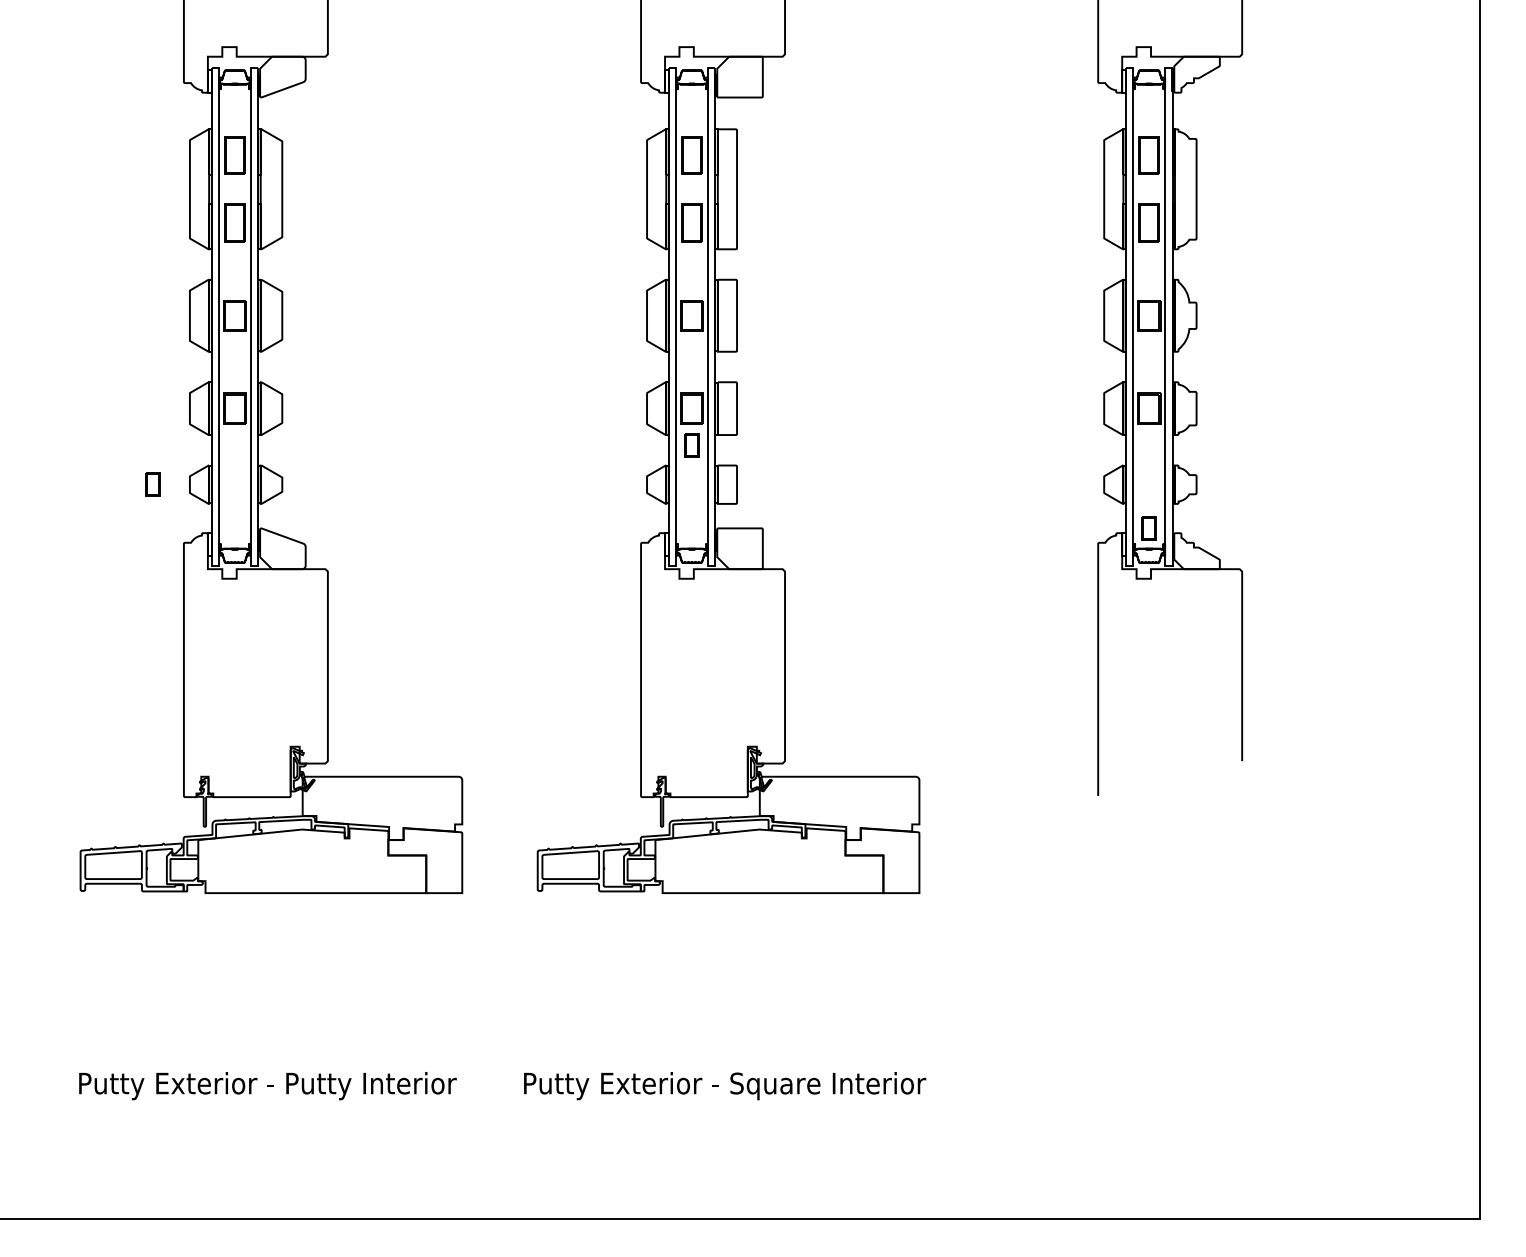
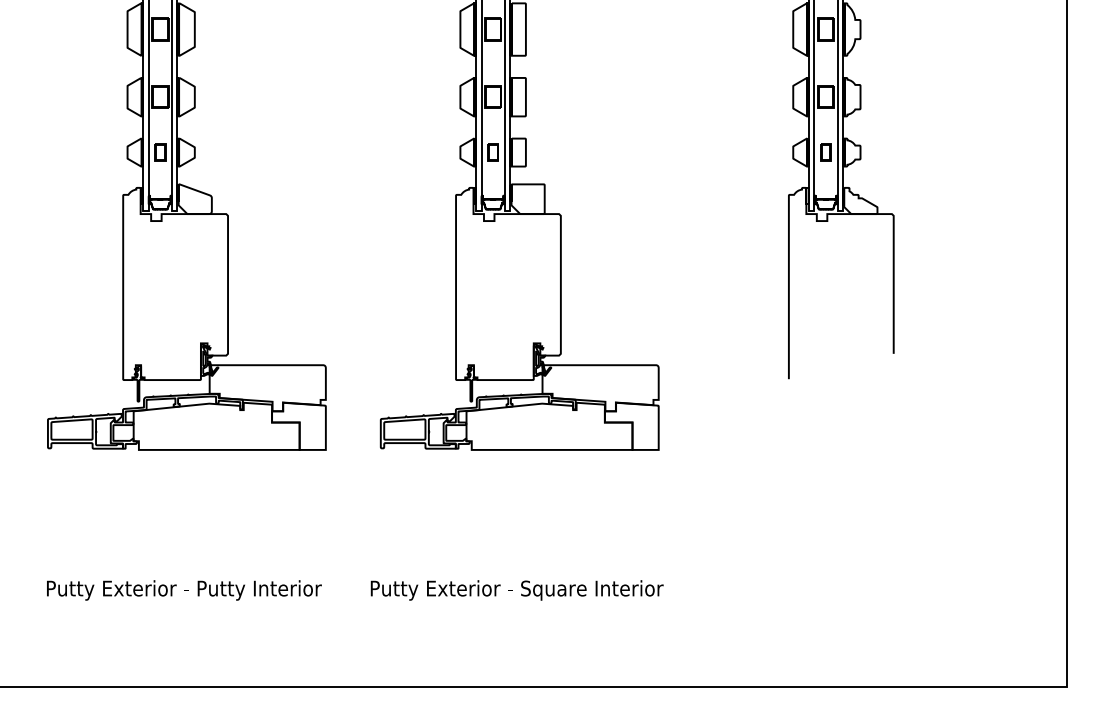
part: (691, 445) -> (492, 152), moved
part: (152, 484) -> (160, 152), moved
part: (1148, 528) -> (825, 152), moved

